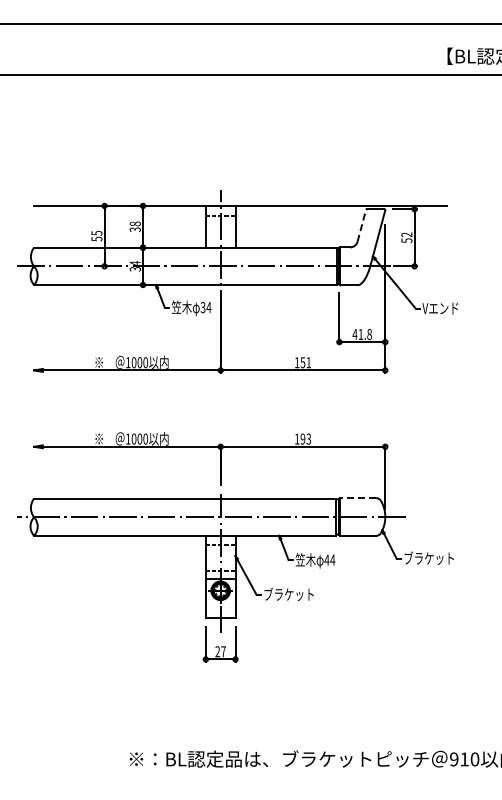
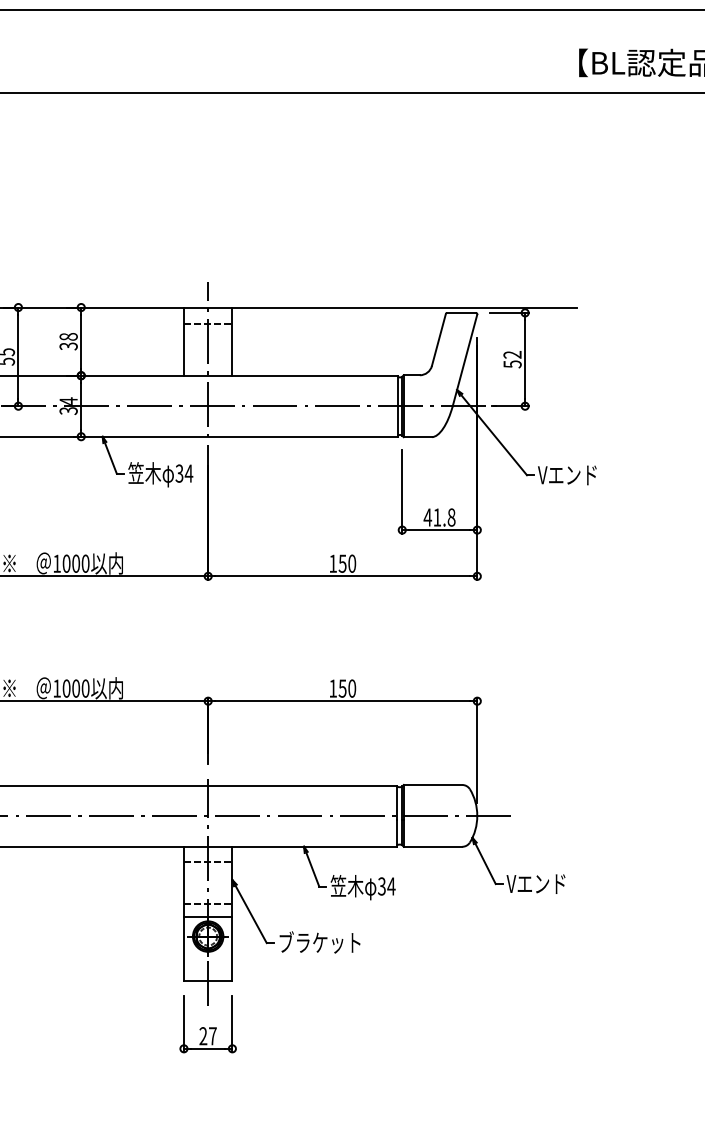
line: (361, 225) -> (438, 339), dashed -> solid
text: (308, 362) -> (351, 563), 151 -> 150
text: (305, 438) -> (346, 687), 193 -> 150
line: (358, 498) -> (433, 785), dashed -> solid
text: (428, 557) -> (547, 882), ブラケット -> Vエンド
text: (326, 559) -> (381, 885), 44 -> 34

